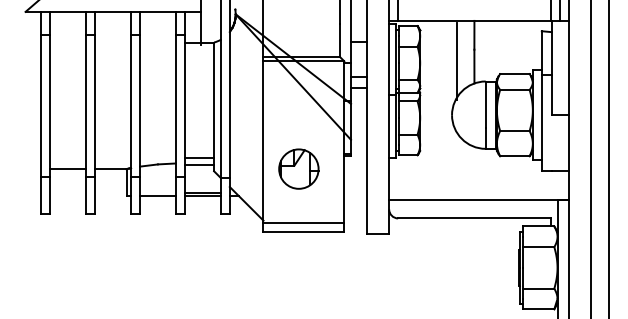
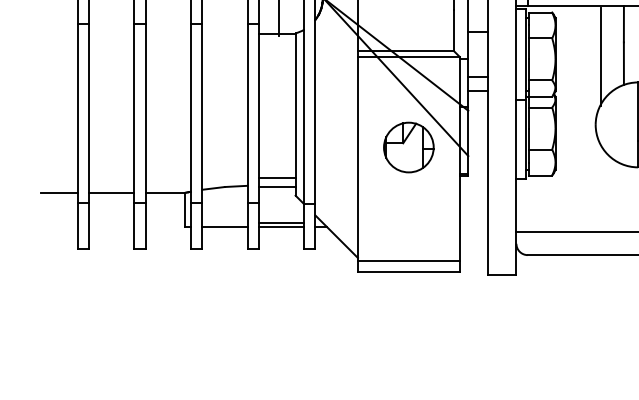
part: (298, 168) -> (408, 146), moved
line: (26, 169) -> (59, 193), added

